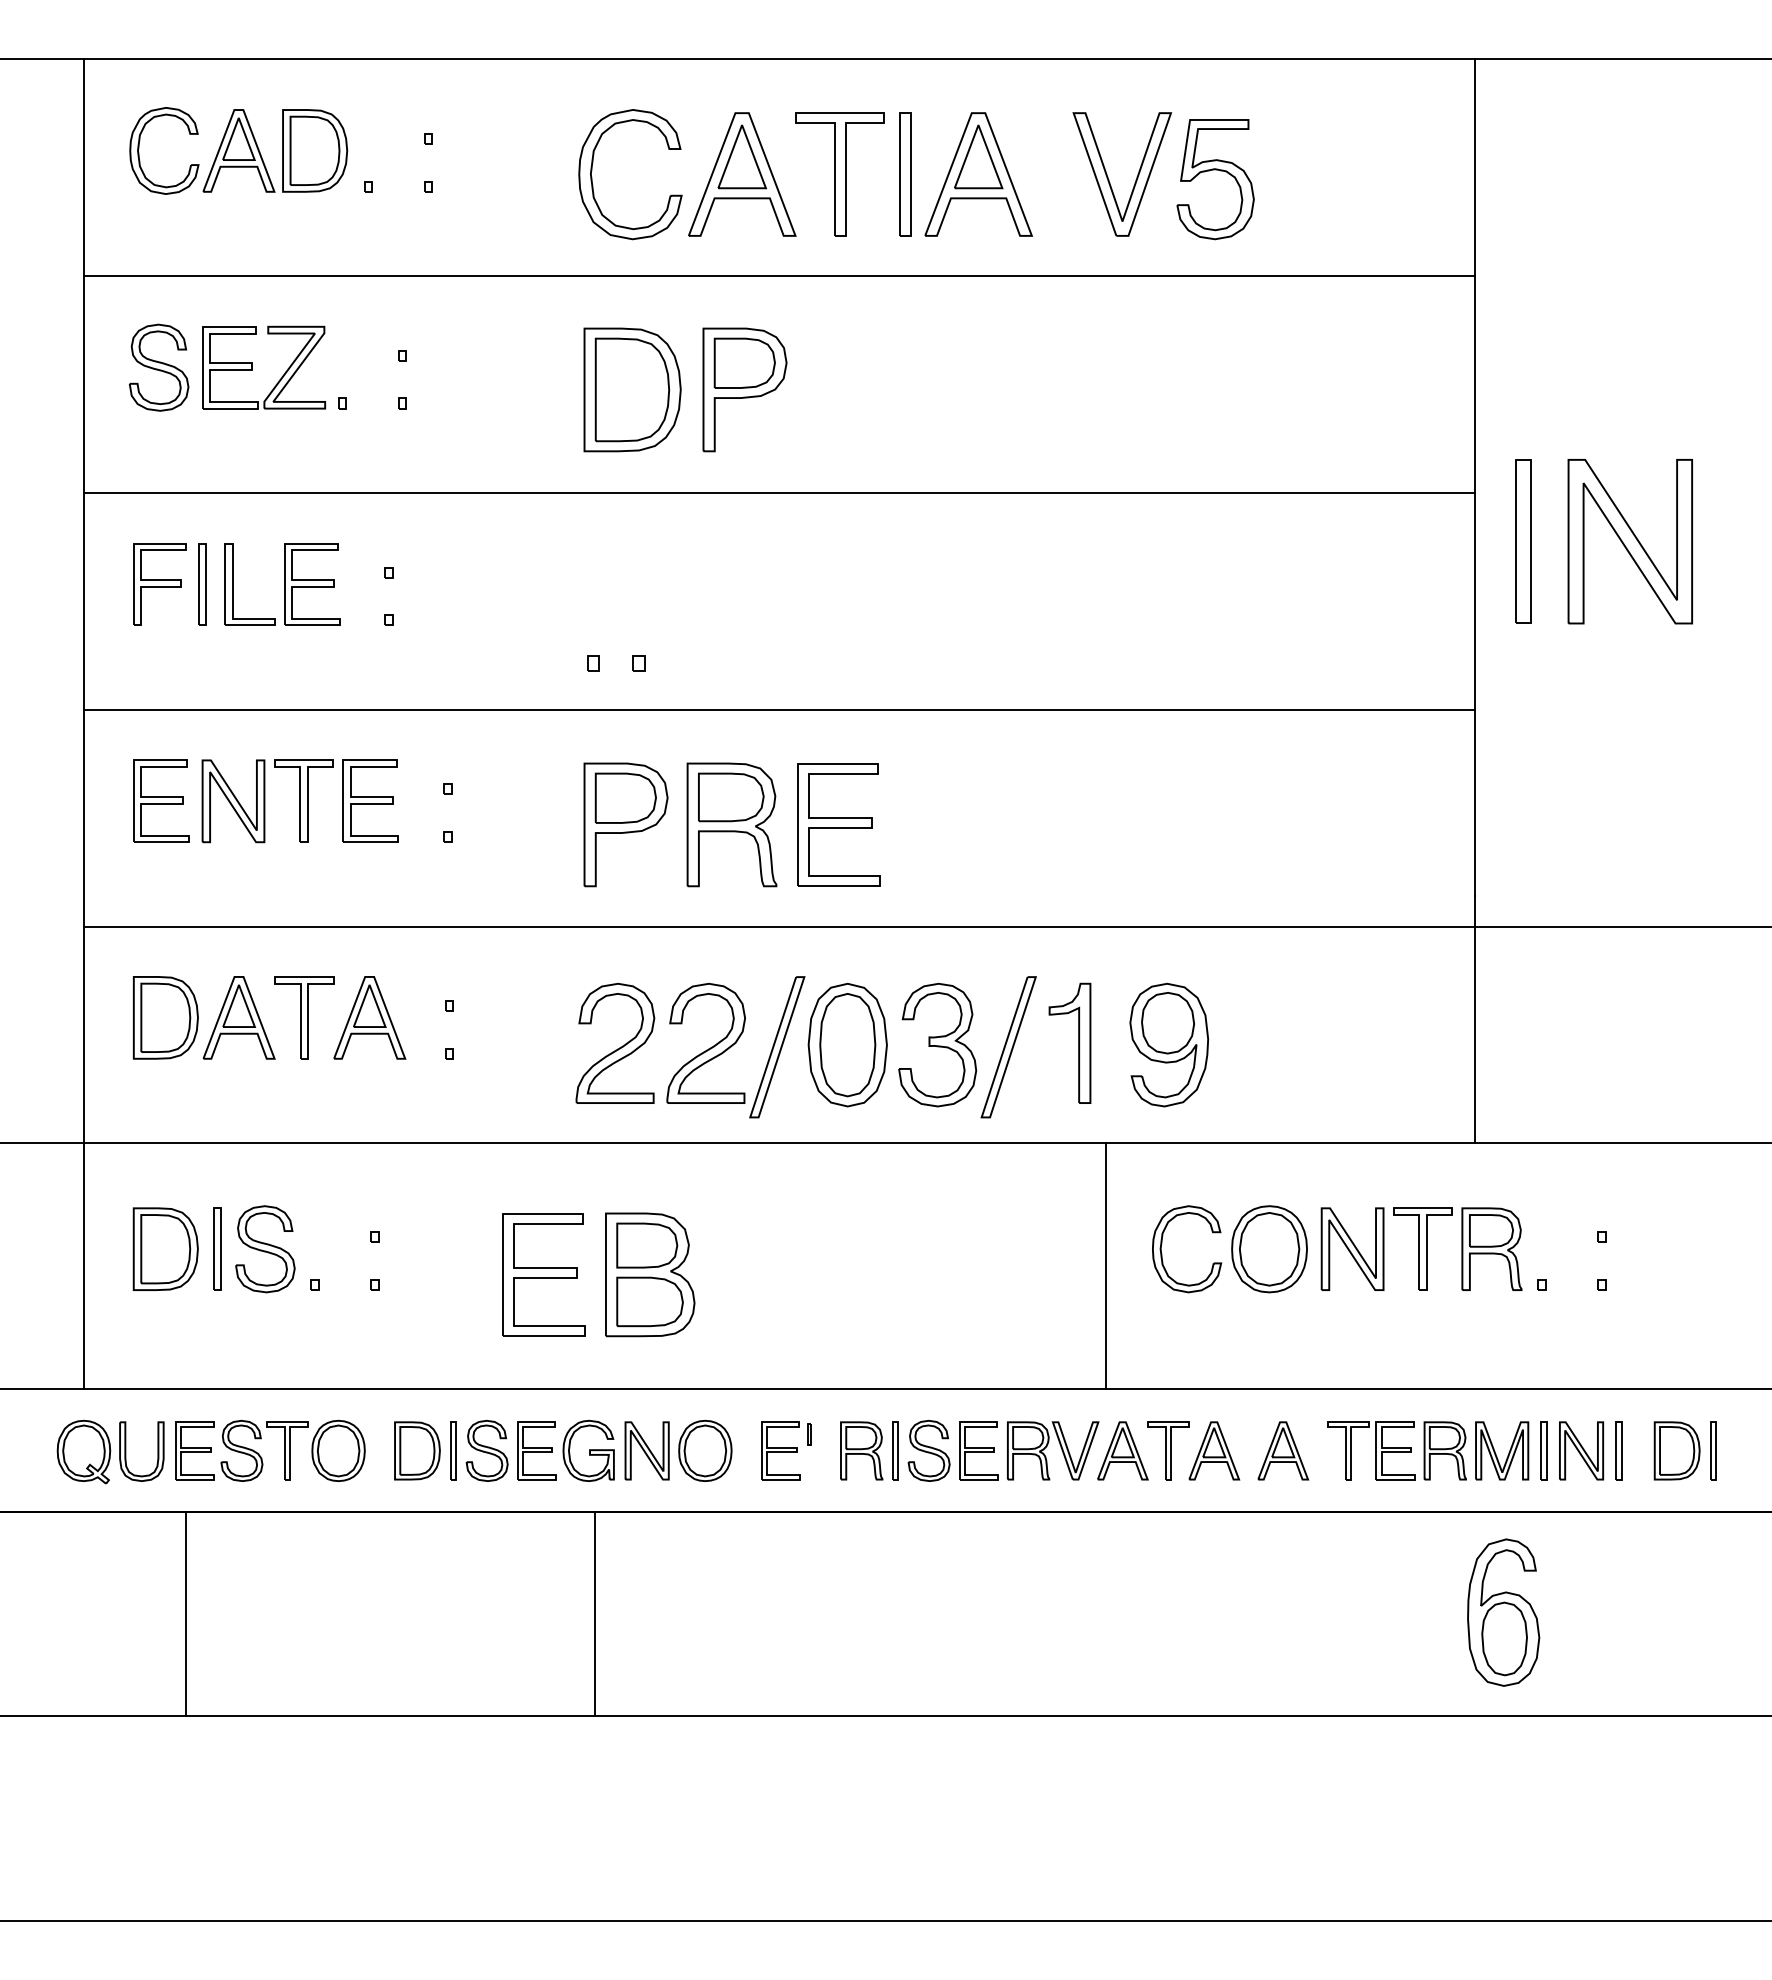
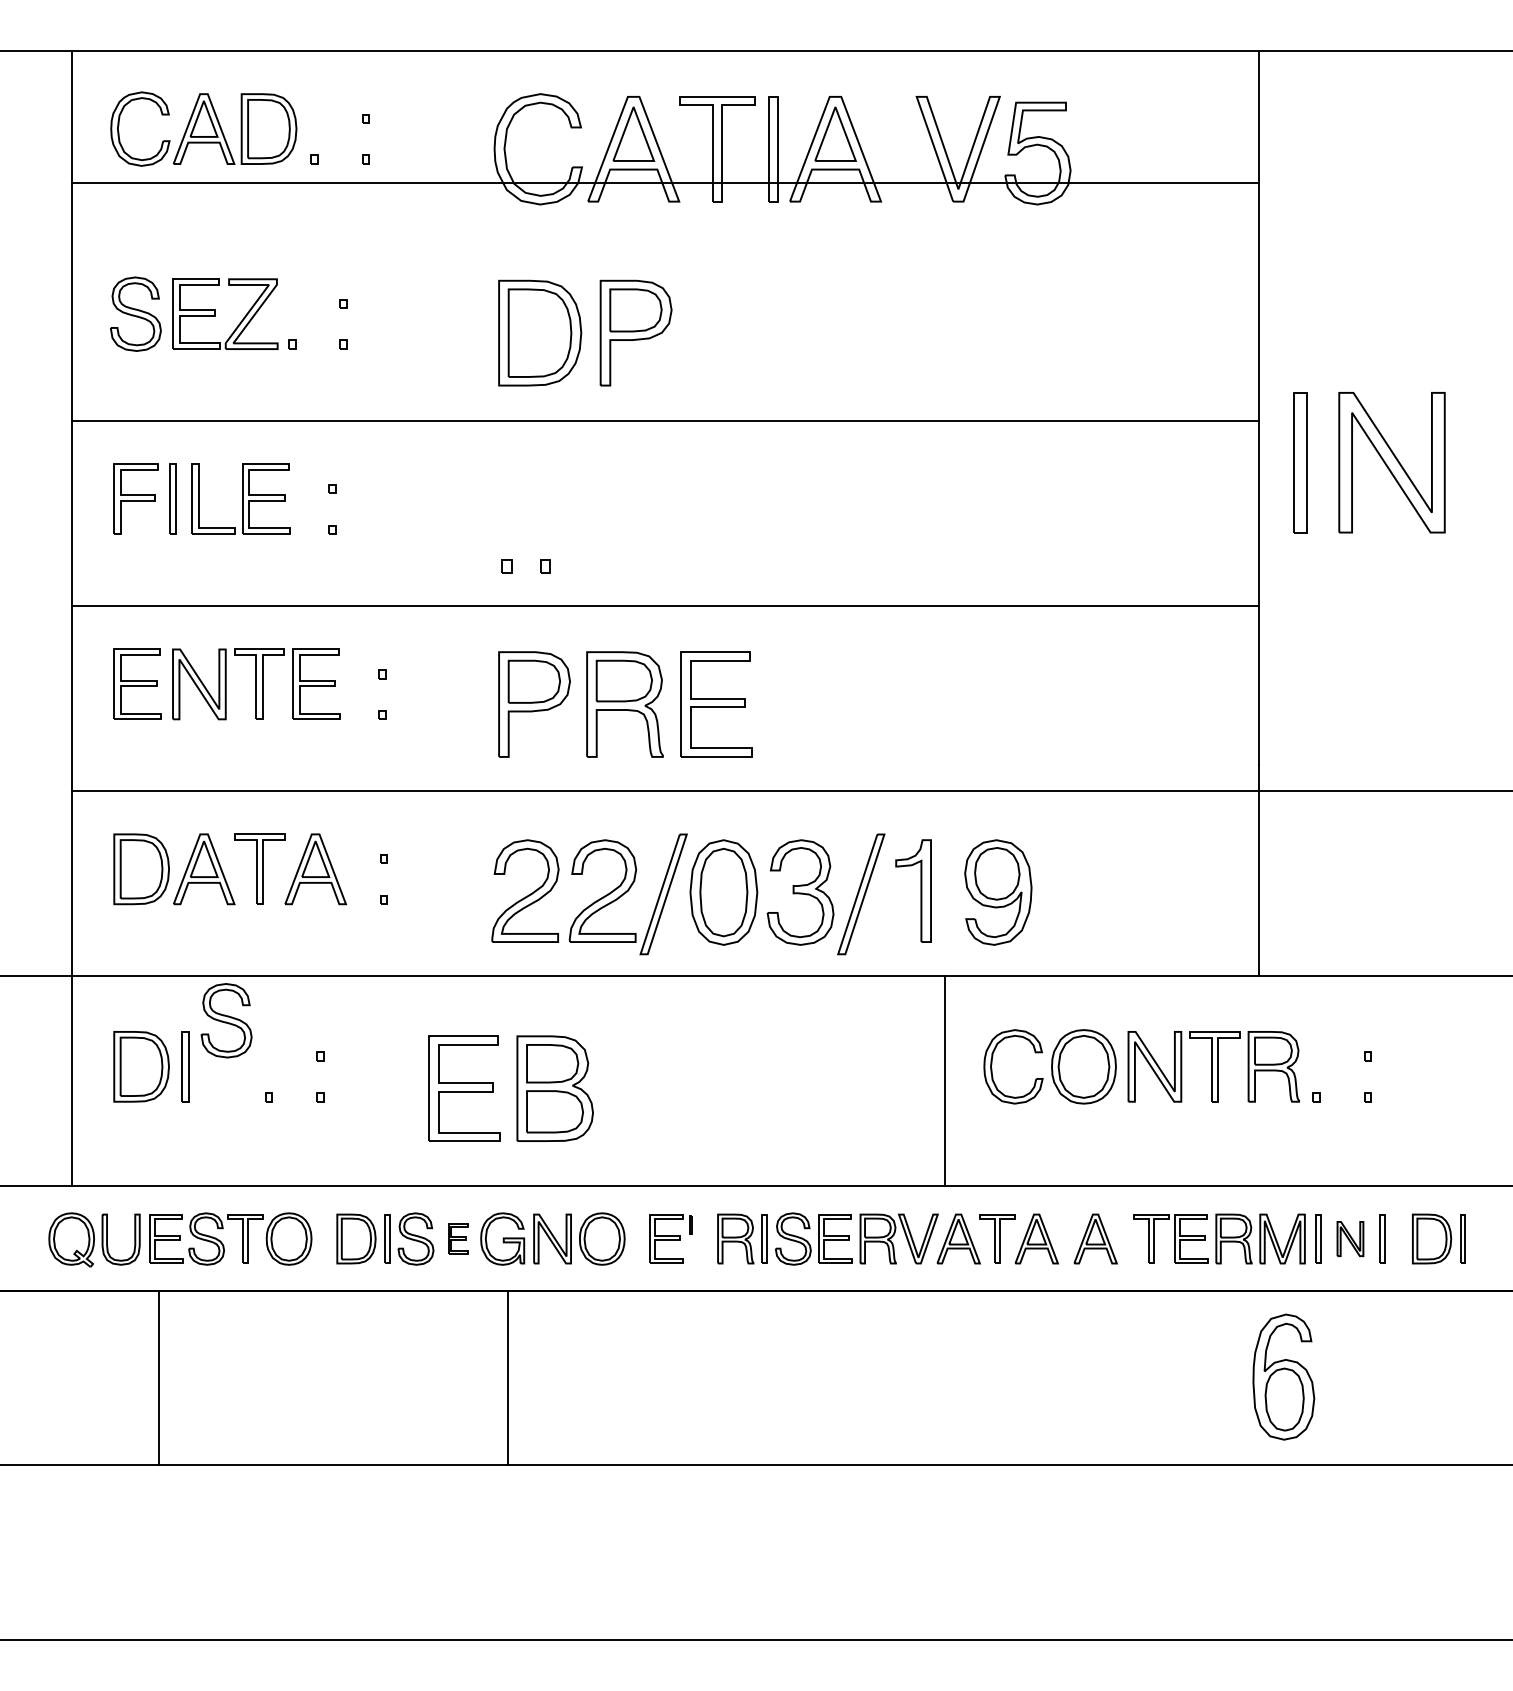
line: (778, 276) -> (664, 183), moved
part: (265, 1249) -> (226, 1020), moved
part: (536, 1450) -> (458, 1238), size x0.6
part: (1581, 1450) -> (1350, 1238), size x0.7

